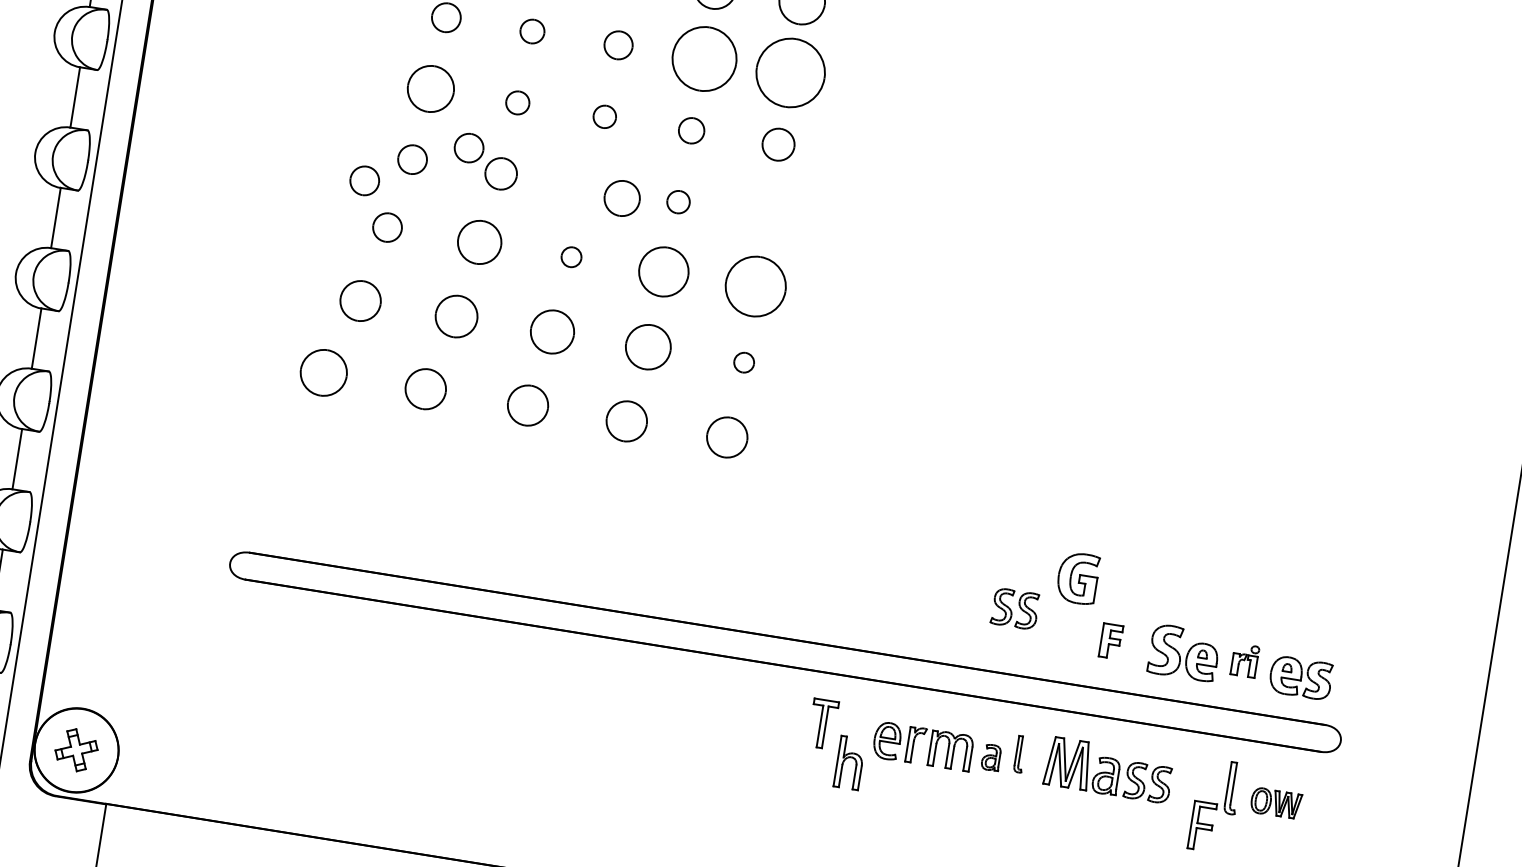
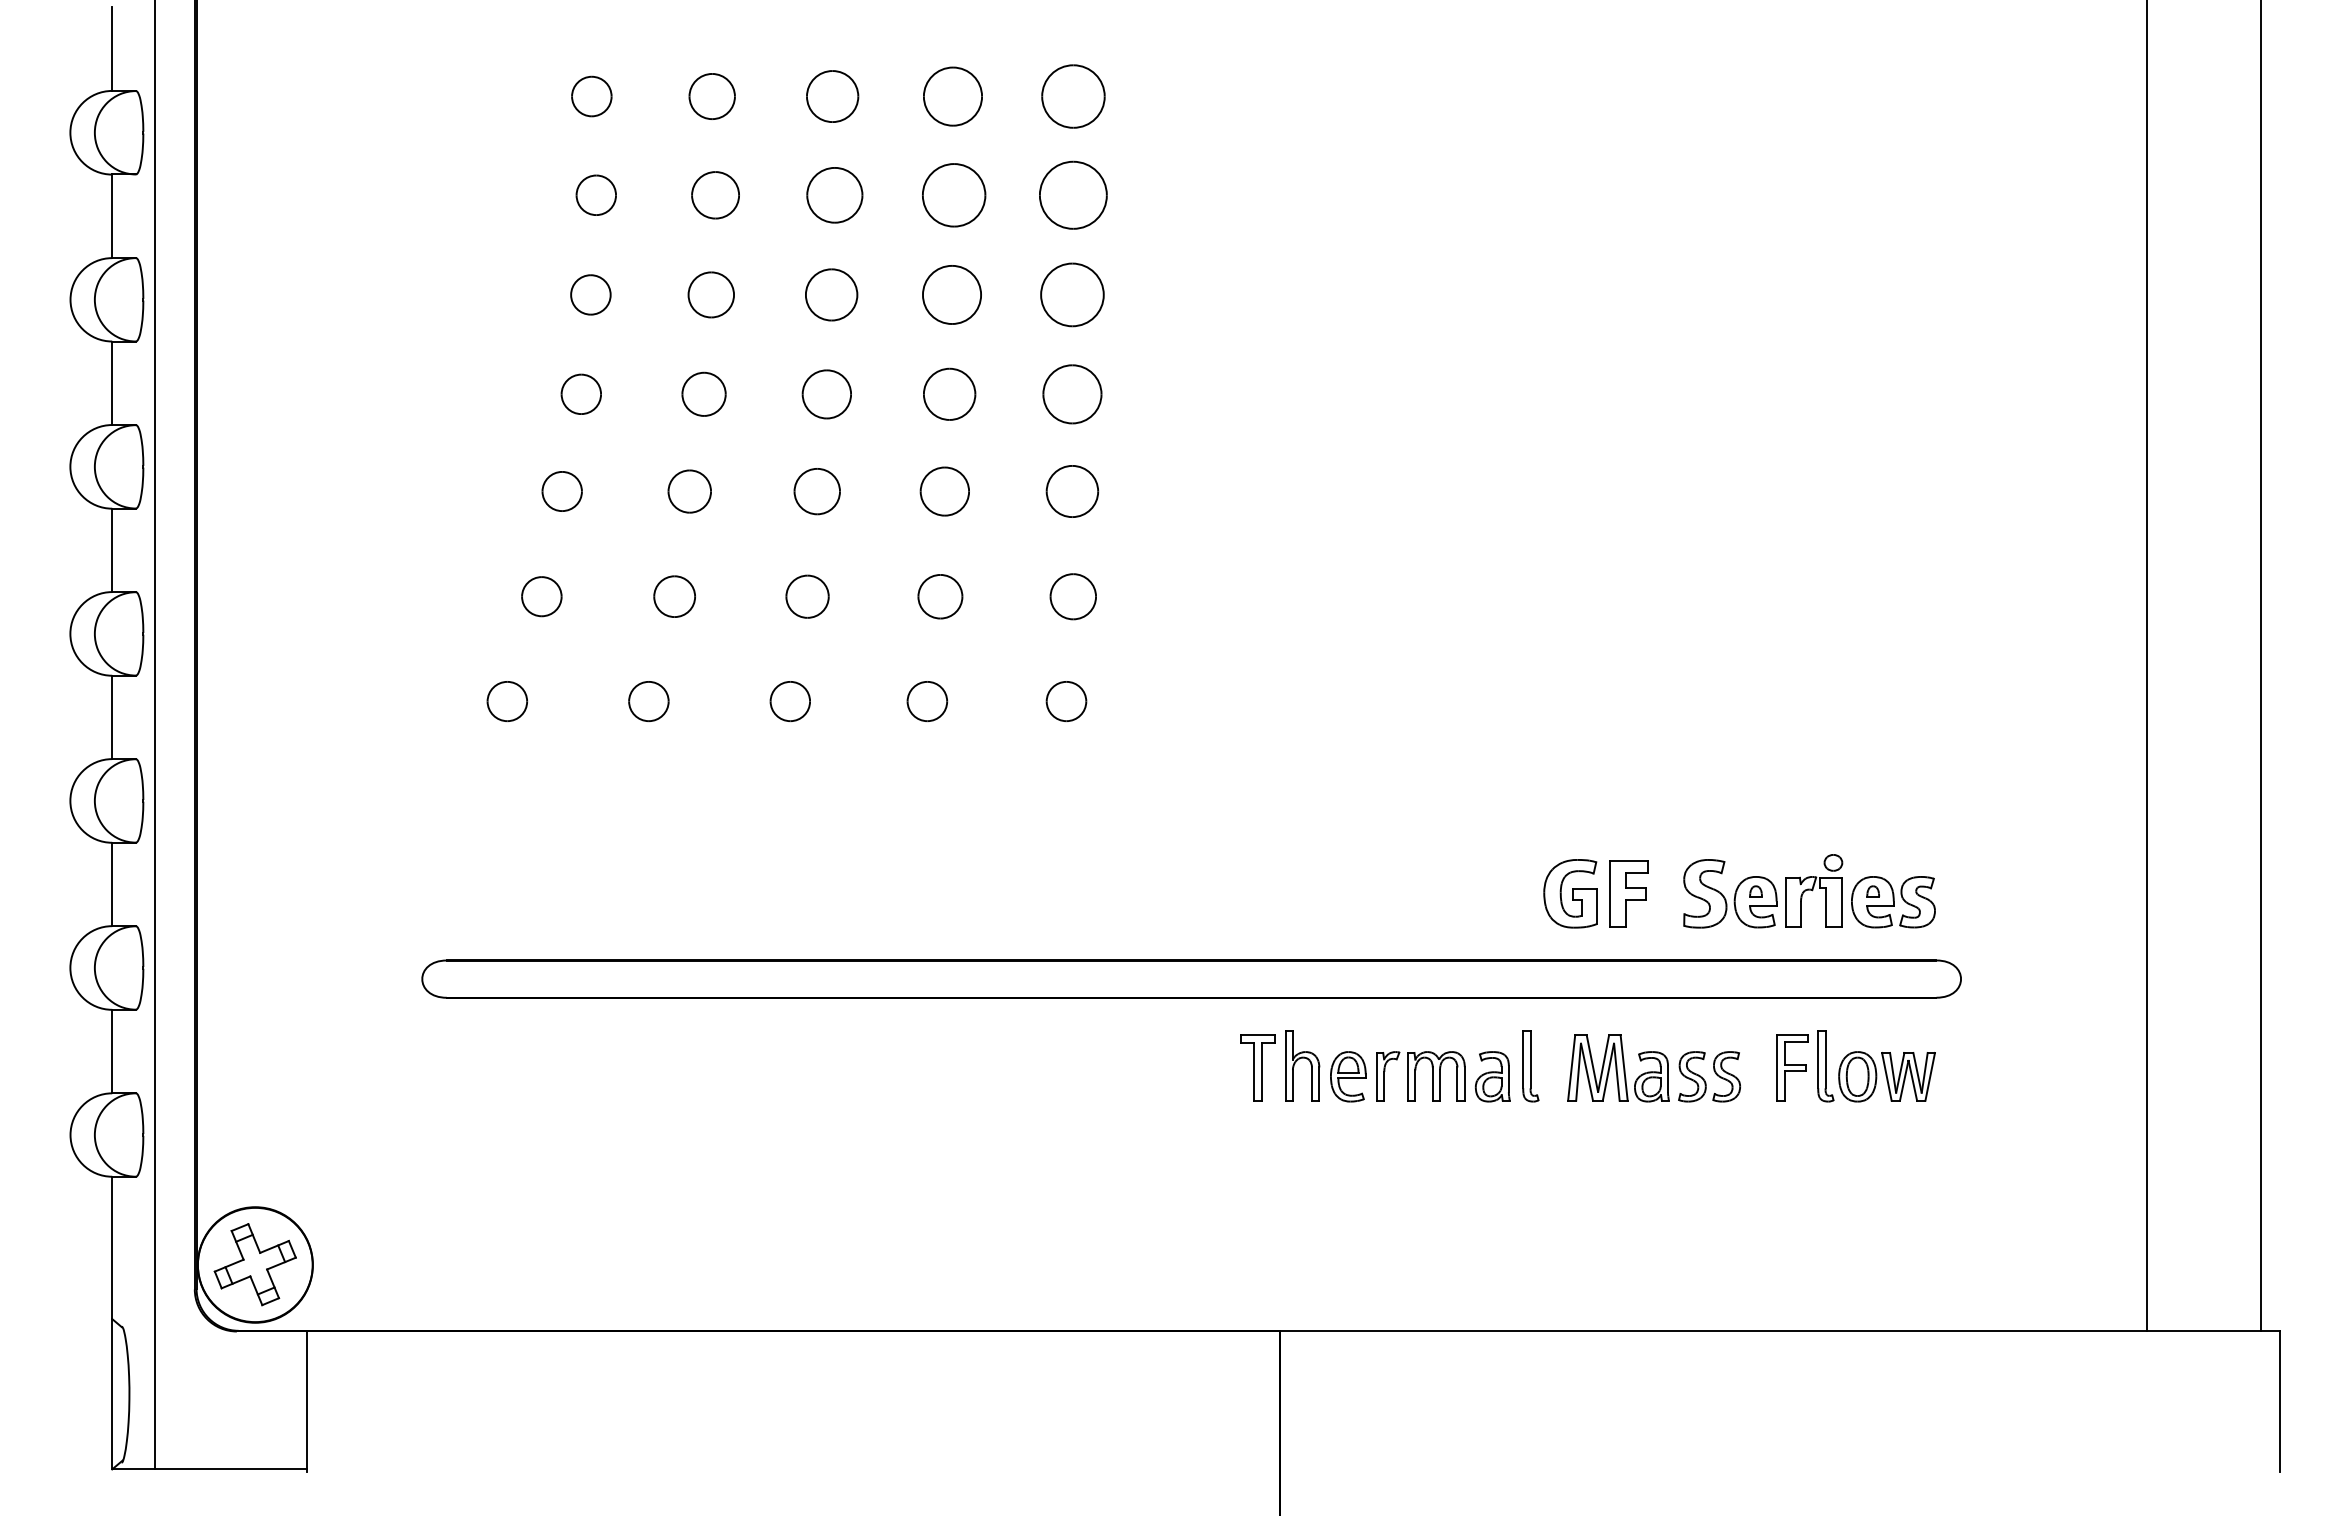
part: (532, 31) -> (715, 195), size x1.43
part: (618, 45) -> (834, 195), size x1.43
part: (704, 59) -> (954, 195), size x0.71
part: (790, 72) -> (1073, 194), size x0.71
part: (430, 88) -> (590, 294), size x0.62
part: (517, 102) -> (710, 294), size x1.43
part: (604, 116) -> (831, 294), size x1.67
part: (691, 130) -> (951, 294), size x1.67
part: (778, 144) -> (1072, 294), size x1.43
part: (468, 148) -> (654, 366), removed
part: (364, 180) -> (520, 432), removed
part: (621, 198) -> (826, 394), moved
part: (678, 201) -> (949, 393), size x1.67
part: (767, 216) -> (1072, 394), added
part: (479, 242) -> (689, 491), size x0.71
part: (571, 256) -> (816, 491), size x1.67
part: (663, 271) -> (944, 491), size x0.71
part: (755, 286) -> (1072, 491), size x0.62
part: (360, 300) -> (541, 596), size x0.71
part: (456, 316) -> (674, 596), size x0.71
part: (552, 331) -> (807, 596), size x0.71
part: (648, 347) -> (940, 596), size x0.71
part: (743, 362) -> (1072, 596), size x1.67
part: (323, 372) -> (506, 701), size x0.62
part: (425, 389) -> (648, 701), size x0.71
part: (527, 405) -> (789, 701), size x0.71
part: (626, 421) -> (927, 701), size x0.71
part: (727, 437) -> (1066, 701), size x0.71
part: (1077, 578) -> (1570, 893), moved
part: (1015, 608) -> (1492, 870), removed
part: (1110, 641) -> (1628, 893), size x1.43
part: (1245, 660) -> (1814, 890), size x1.67
part: (76, 749) -> (254, 1264), size x1.43
part: (1019, 754) -> (1530, 1066), size x1.43
part: (991, 757) -> (1492, 1076), size x1.43
part: (847, 758) -> (1298, 1060), moved
part: (1275, 802) -> (1886, 1076), size x1.43
part: (1202, 826) -> (1792, 1067), moved

